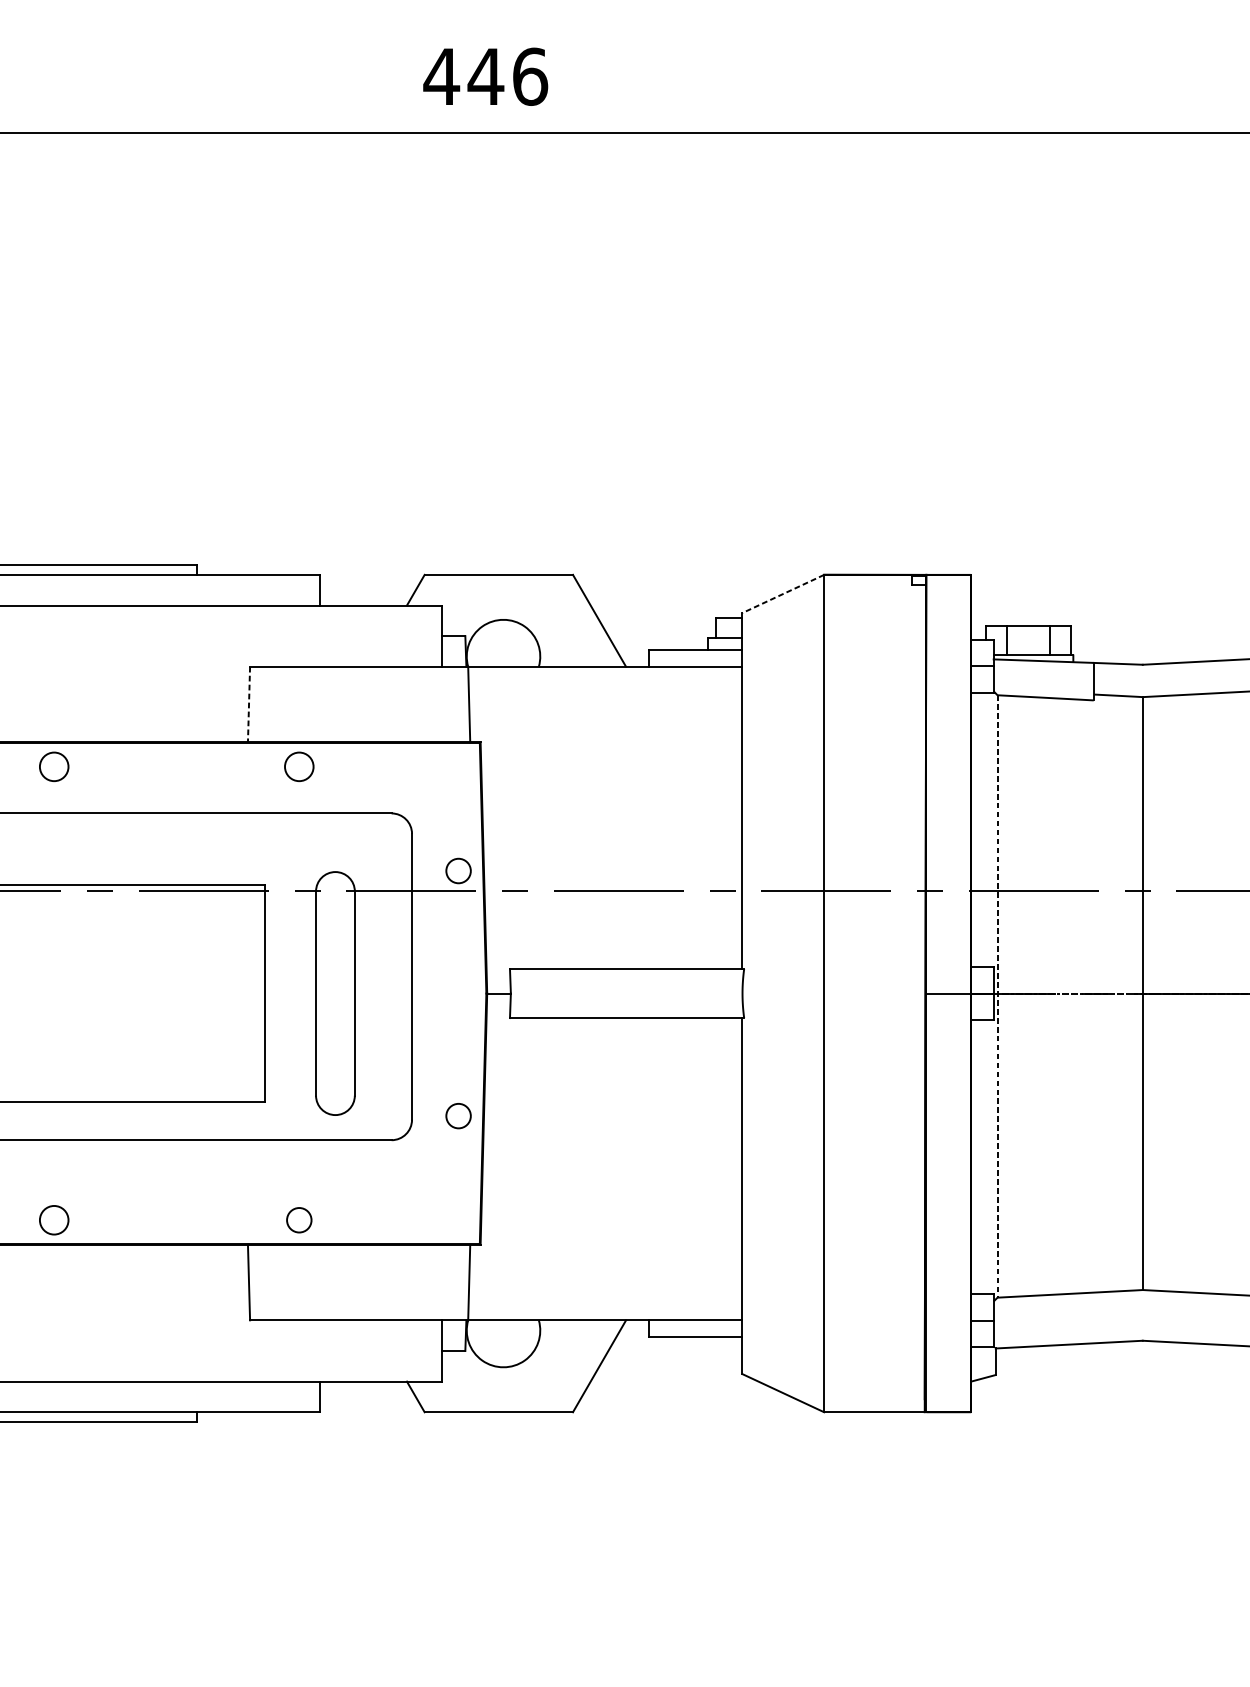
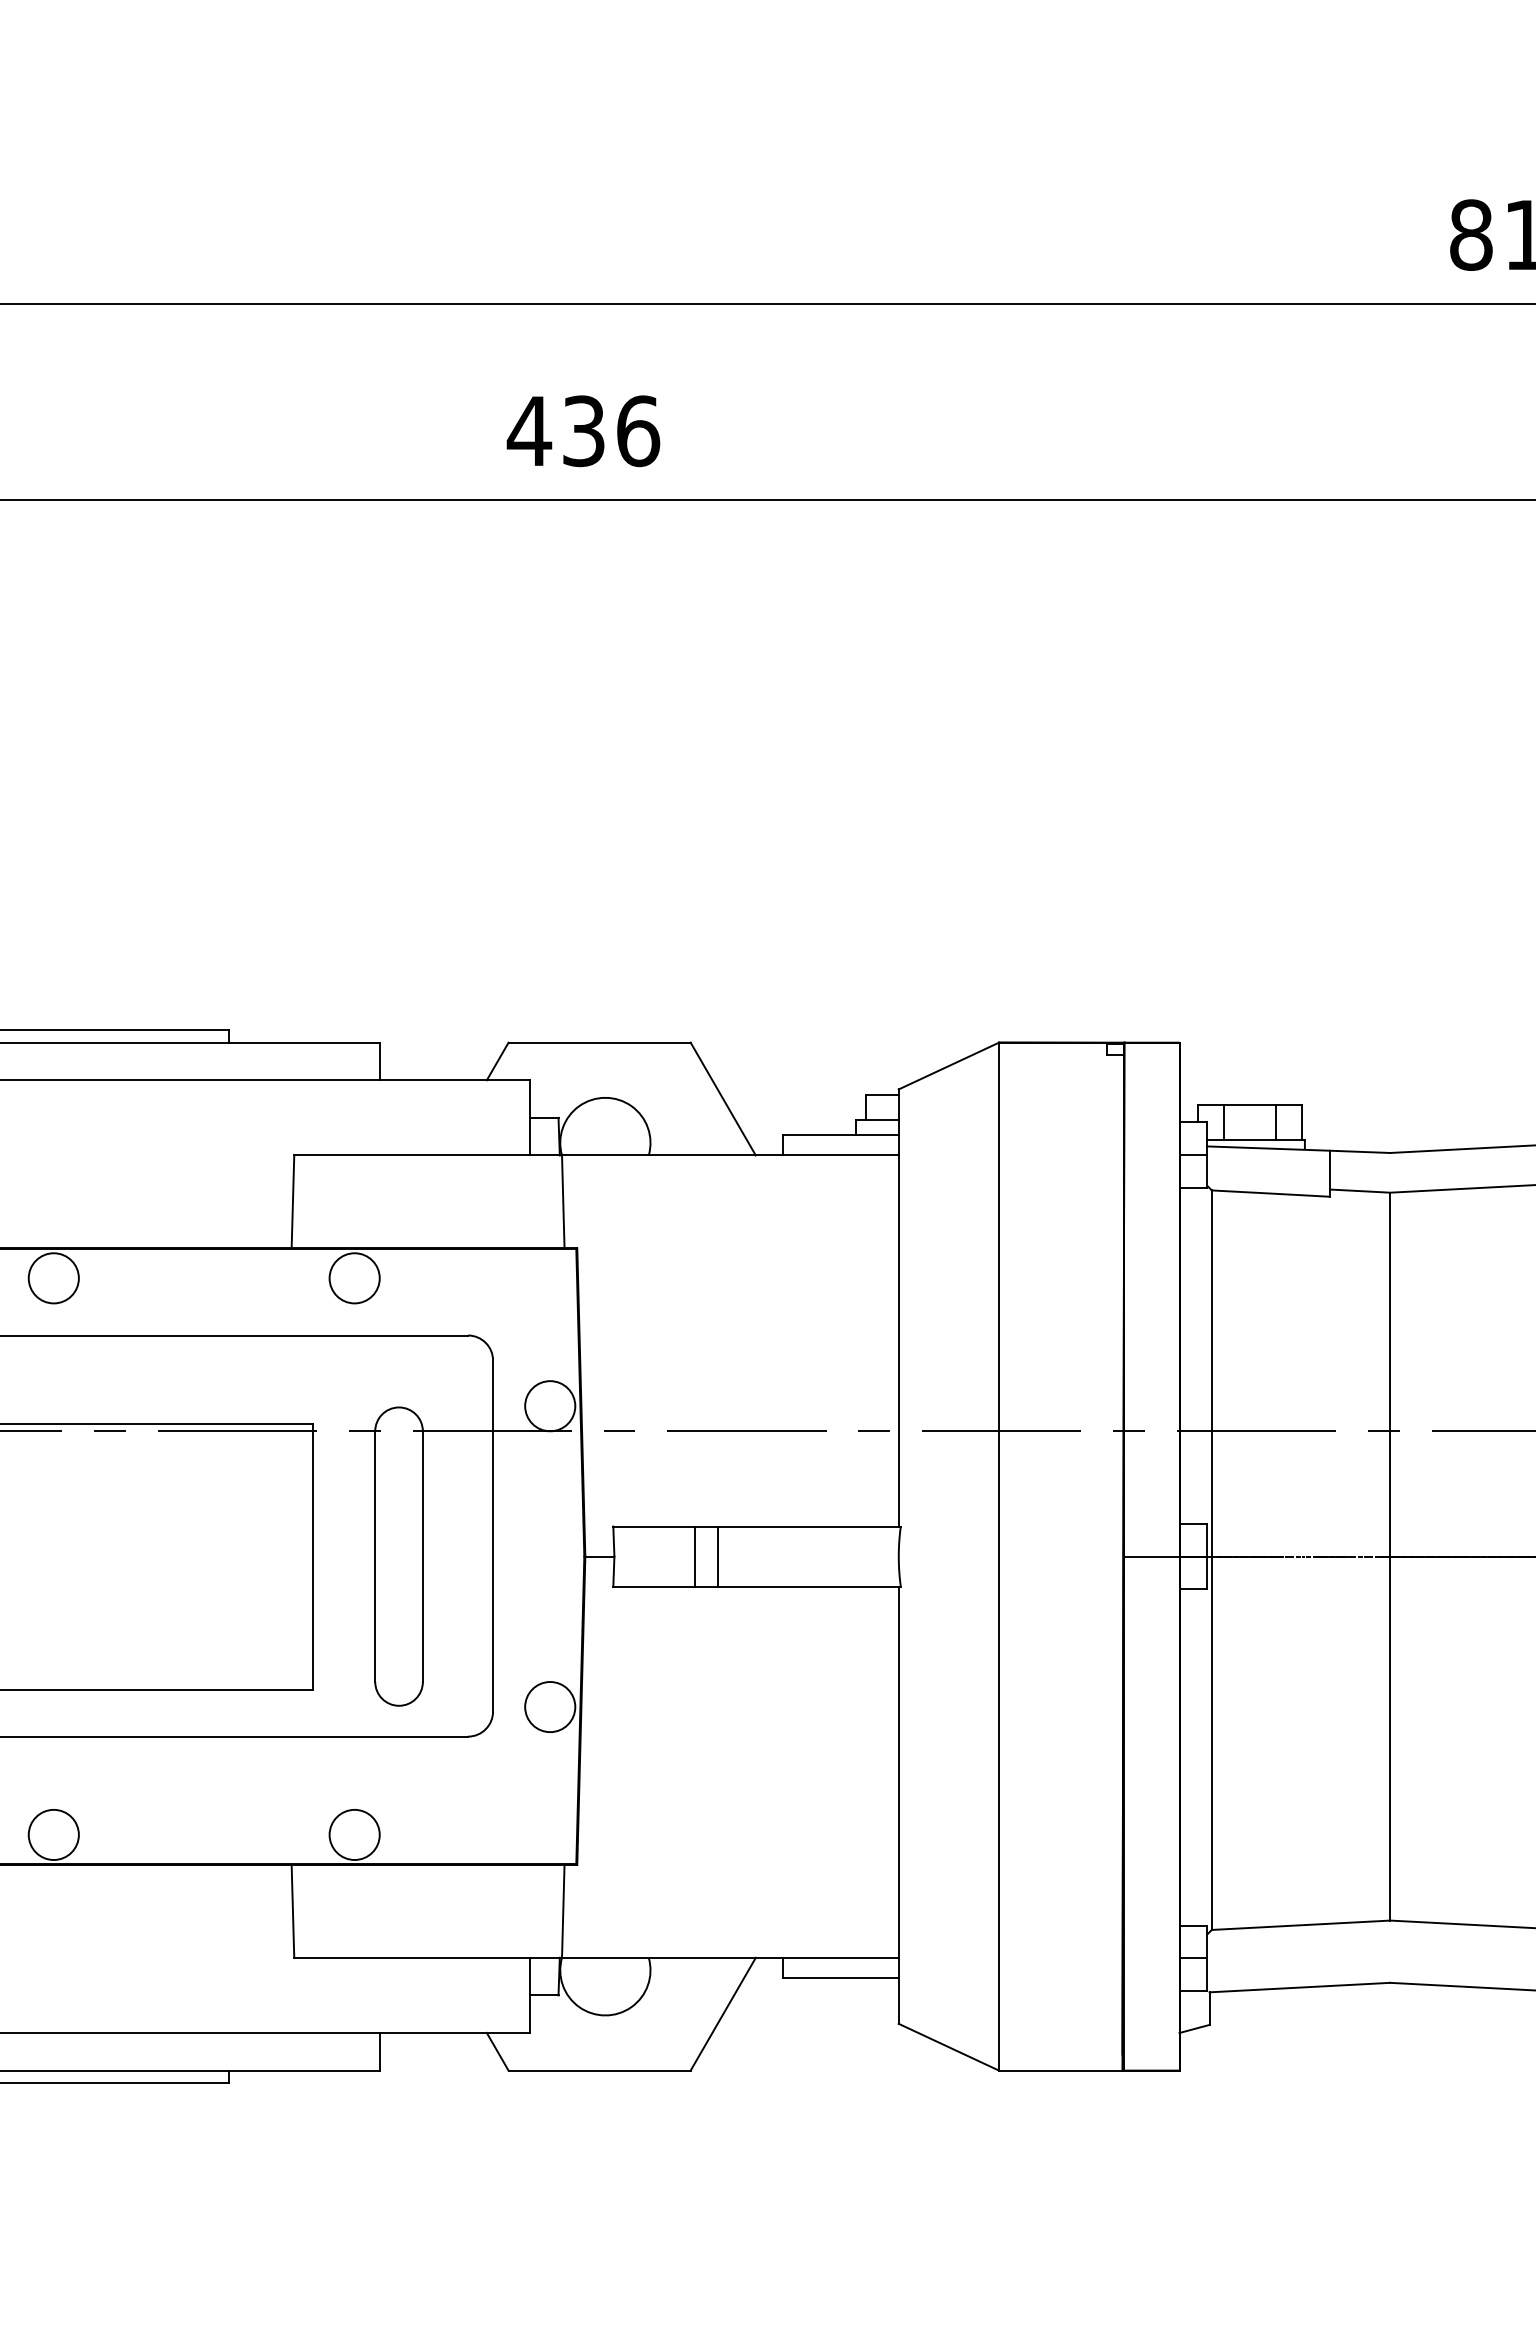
text: (485, 77) -> (583, 431), 446 -> 436
line: (783, 594) -> (948, 1066), dashed -> solid
line: (248, 705) -> (292, 1202), dashed -> solid
circle: (53, 767) -> (53, 1278), size x1.43
circle: (299, 767) -> (354, 1278), size x1.43
circle: (458, 871) -> (550, 1406), size x1.67
line: (576, 993) -> (694, 1556), added
line: (595, 993) -> (718, 1556), added
line: (997, 996) -> (1211, 1560), dashed -> solid
circle: (458, 1115) -> (550, 1706), size x1.67
circle: (53, 1219) -> (53, 1834), size x1.43
circle: (299, 1219) -> (354, 1834), size x1.67

